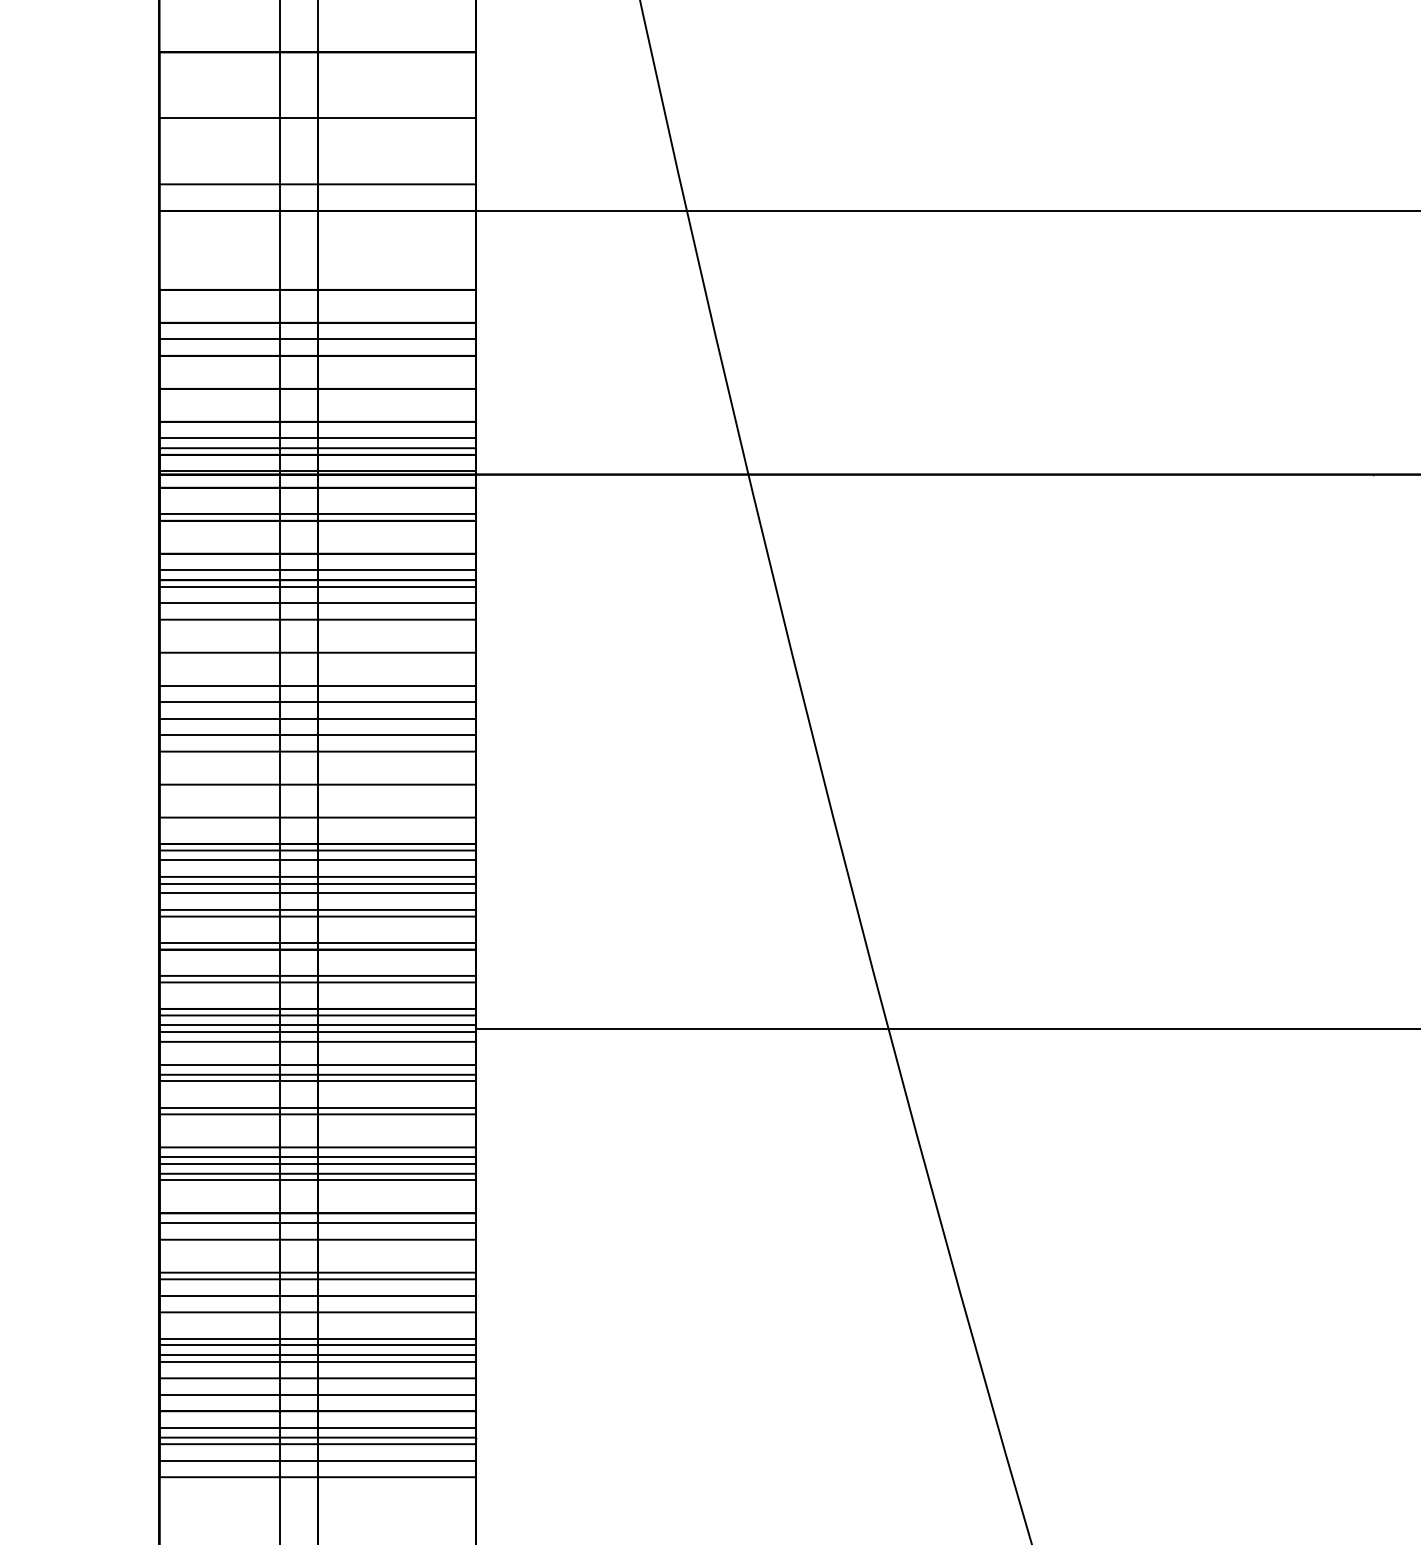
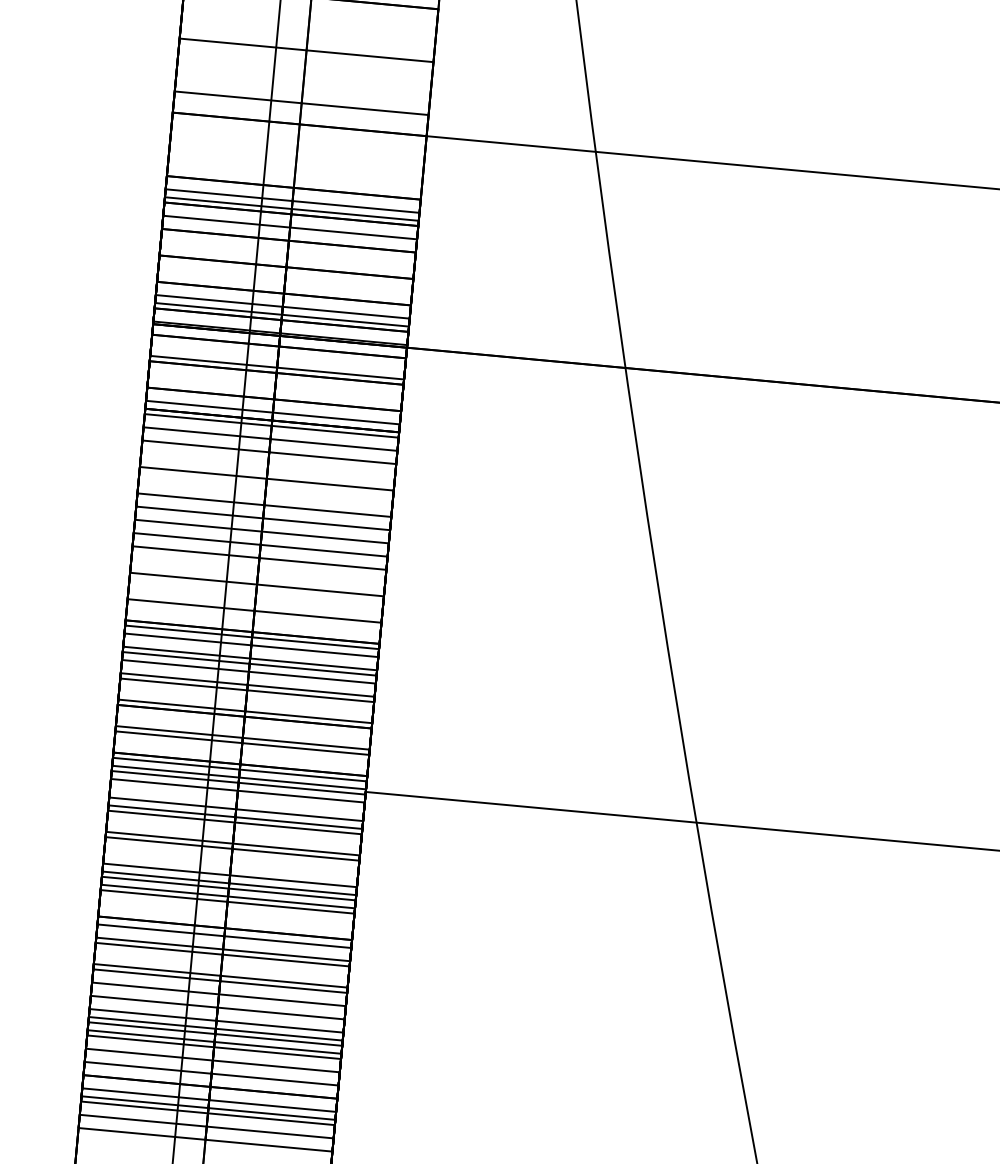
line: (317, 306) -> (292, 201), added
line: (317, 316) -> (291, 209), added
line: (317, 1246) -> (222, 954), added
line: (317, 1328) -> (216, 1020), added

